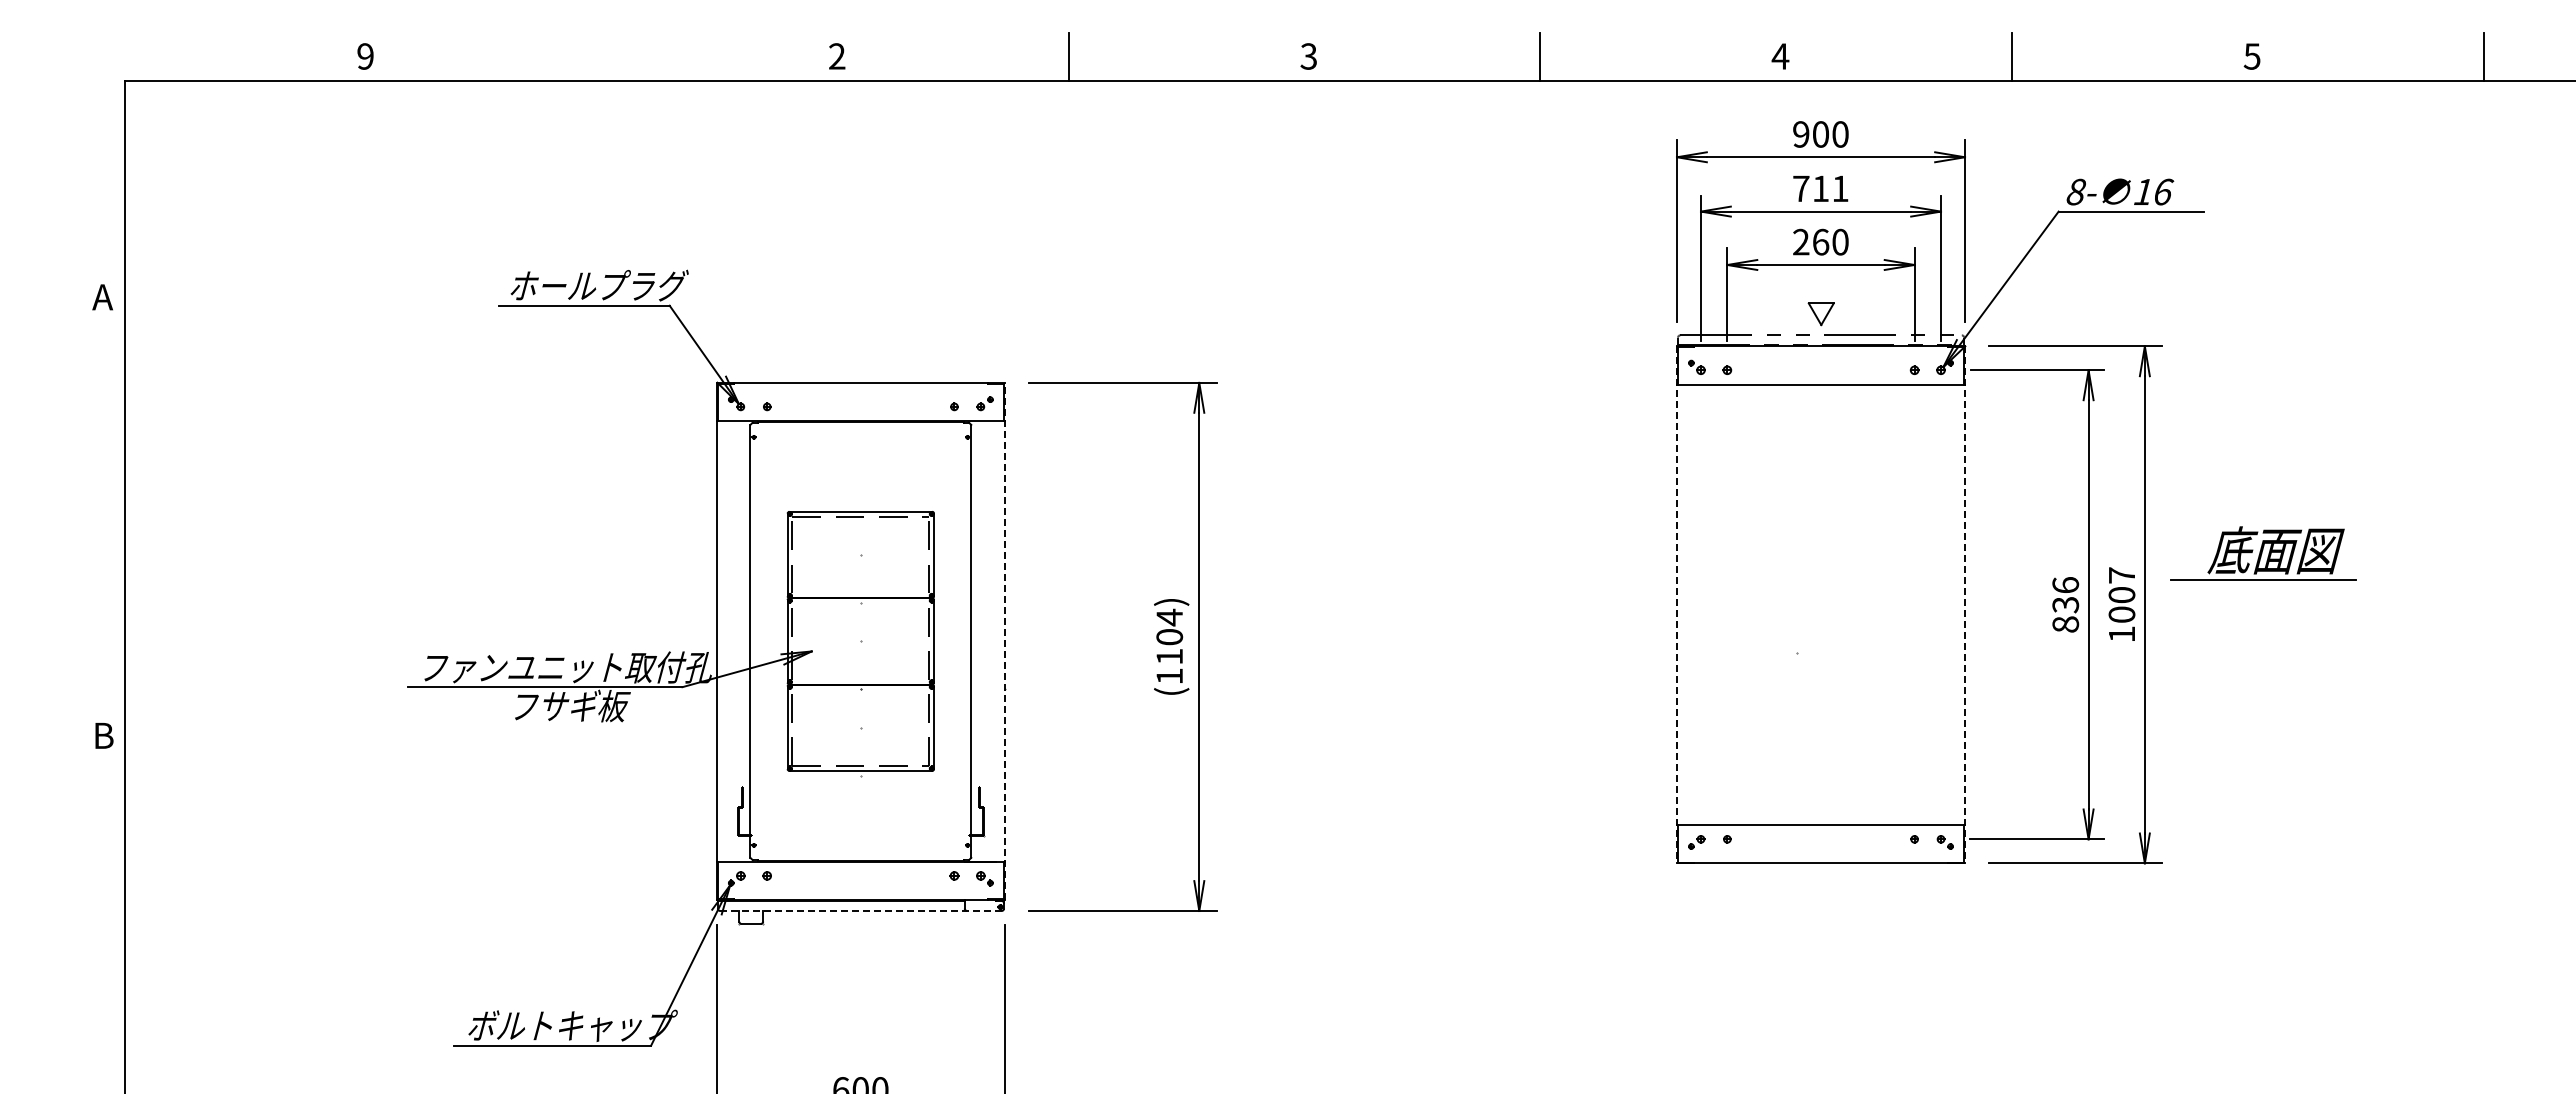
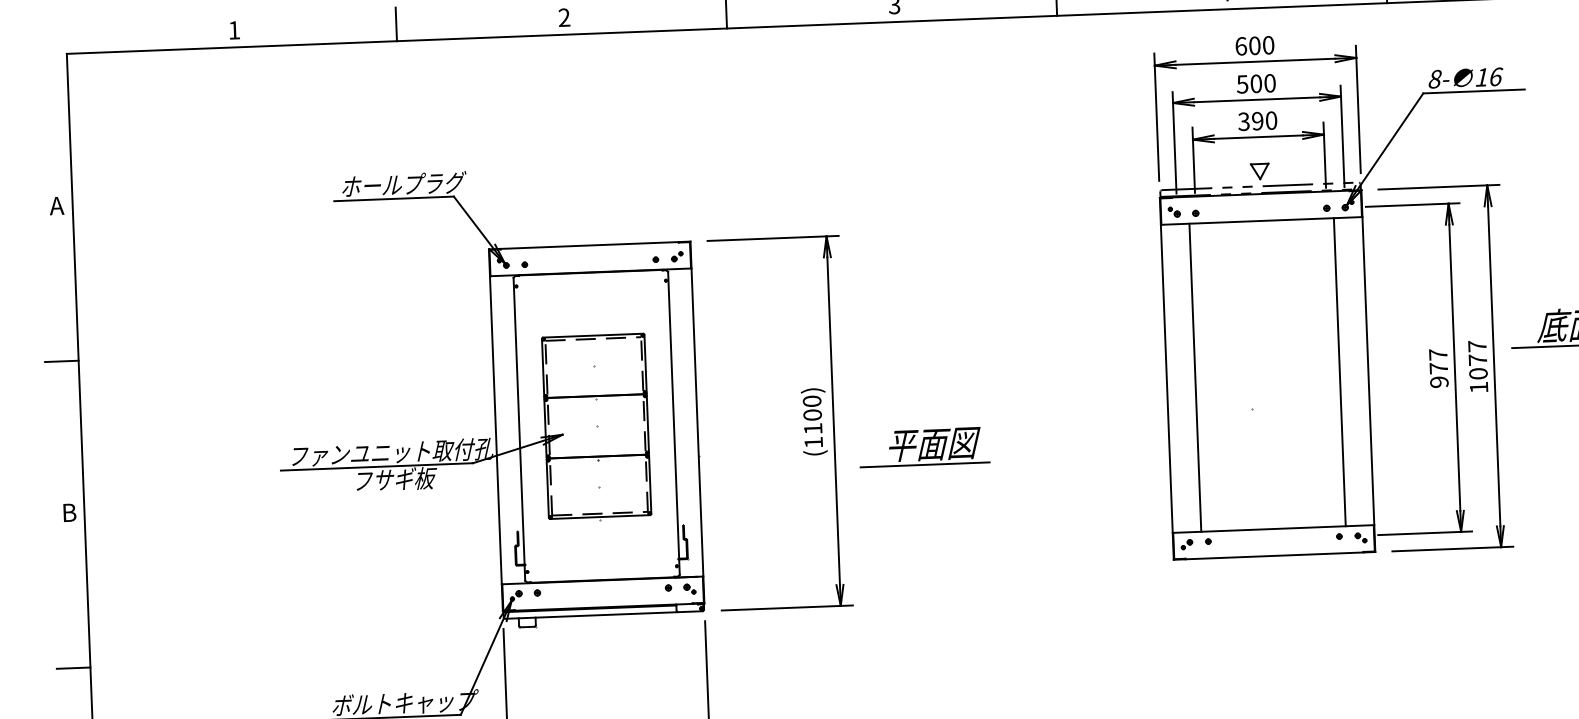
text: (365, 56) -> (234, 30), 9 -> 1
line: (597, 56) -> (396, 24), added
text: (1801, 134) -> (1241, 46), 900 -> 600
text: (1820, 188) -> (1256, 83), 711 -> 500
text: (1810, 241) -> (1250, 121), 260 -> 390
line: (101, 519) -> (62, 361), added
text: (2121, 595) -> (1477, 360), 1007 -> 1077
line: (1676, 604) -> (1166, 378), dashed -> solid
line: (1717, 604) -> (1195, 377), added
line: (1924, 604) -> (1340, 371), added
line: (1965, 604) -> (1368, 370), dashed -> solid
text: (2065, 604) -> (1438, 368), 836 -> 977
text: (1169, 617) -> (812, 401), (1104) -> (1100)
line: (1004, 641) -> (697, 422), dashed -> solid
part: (1327, 688) -> (924, 446), added
line: (860, 910) -> (603, 614), dashed -> solid
line: (101, 957) -> (73, 667), added

